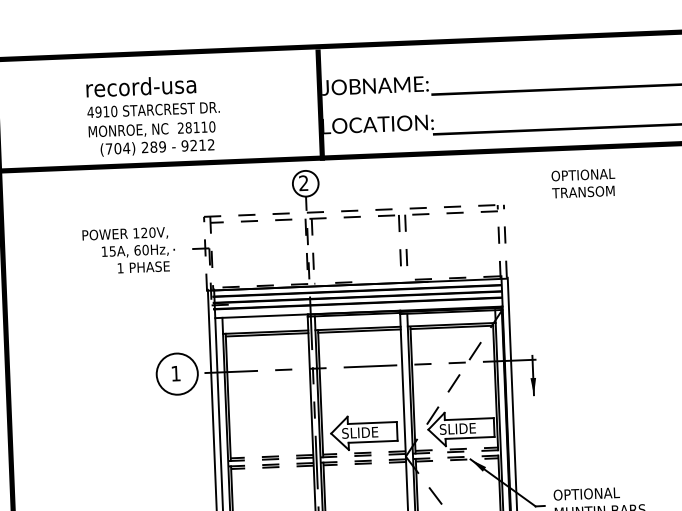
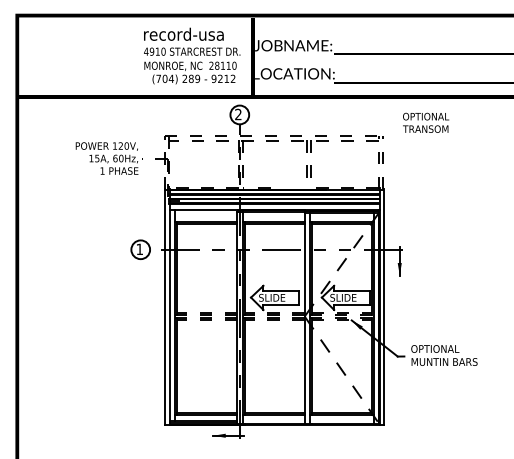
text: (154, 115) -> (192, 55), moved
text: (584, 182) -> (426, 122), moved
circle: (176, 373) -> (140, 249), size x0.62

